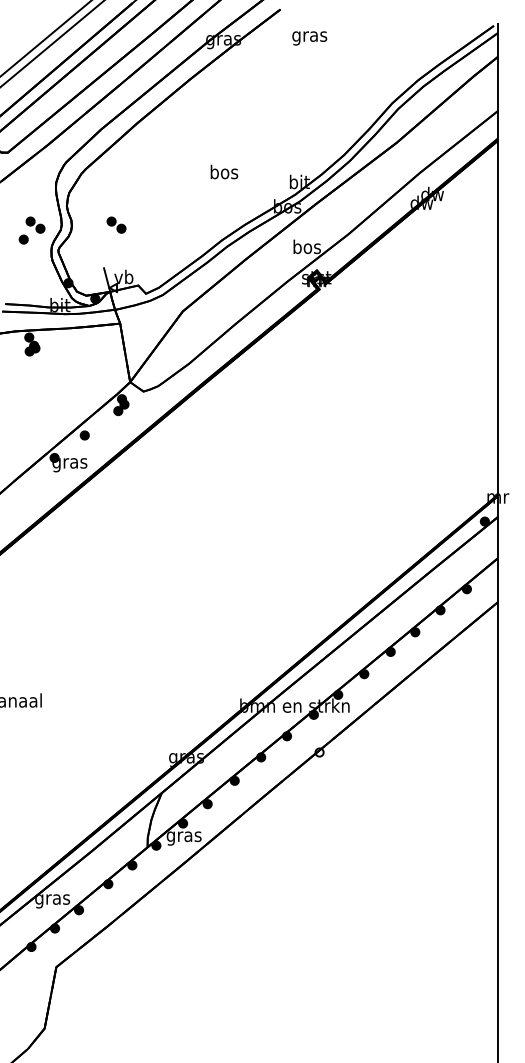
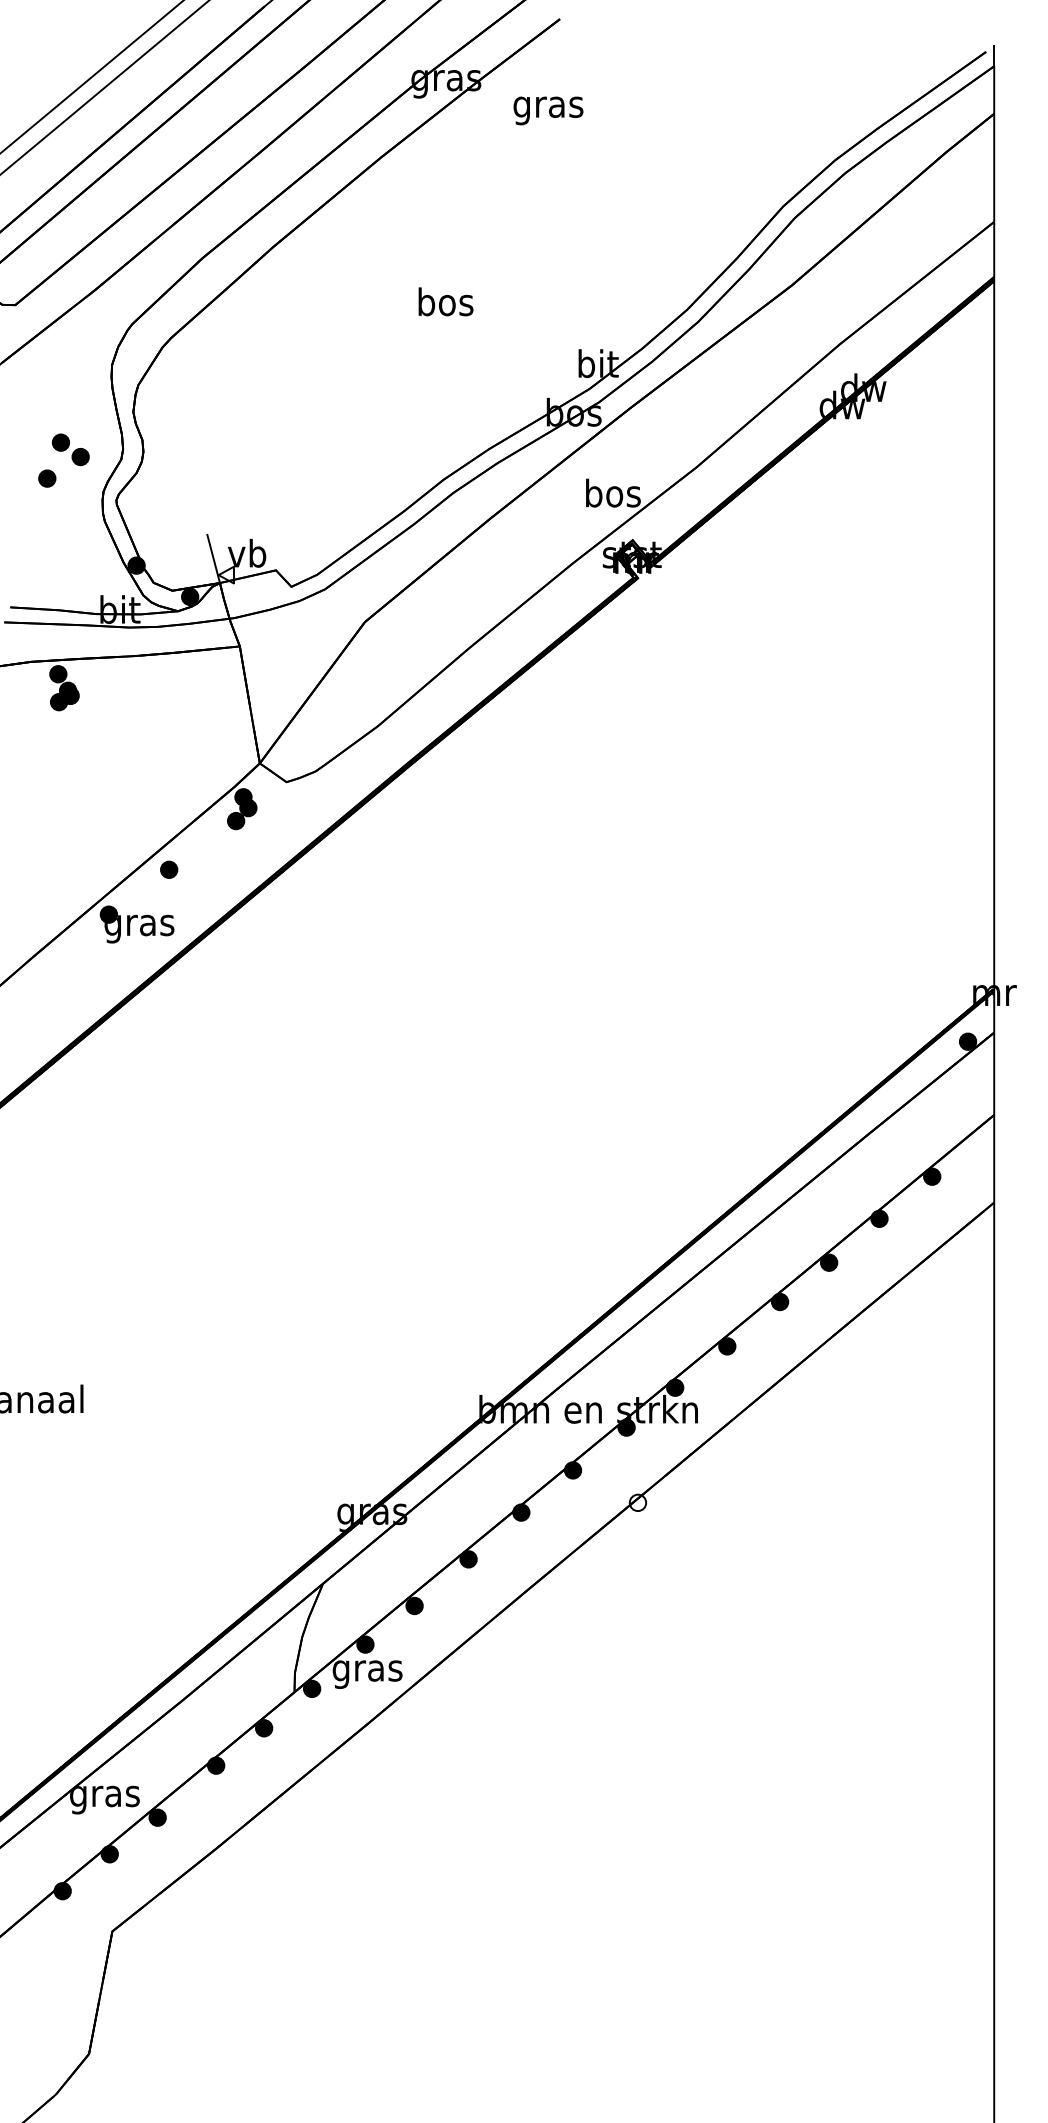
text: (309, 38) -> (547, 111), moved
text: (224, 171) -> (446, 300), moved
part: (116, 224) -> (232, 448), removed

